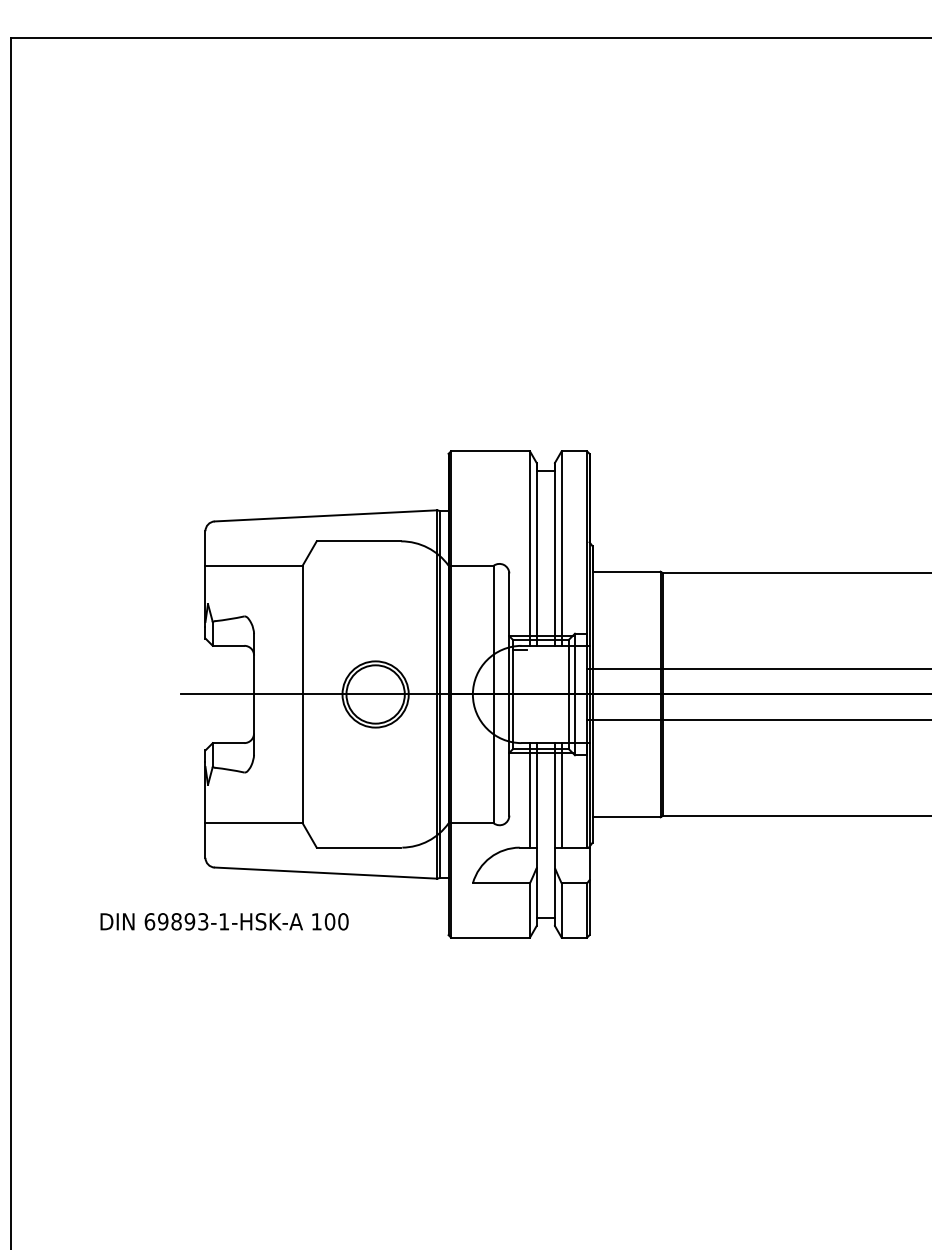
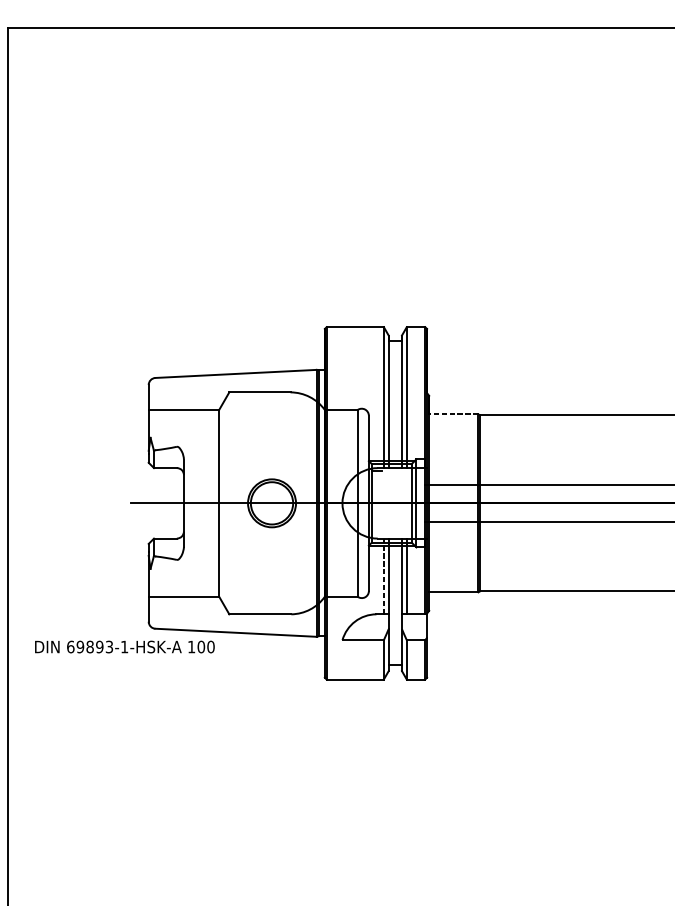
line: (626, 571) -> (453, 414), solid -> dashed
line: (530, 794) -> (384, 575), solid -> dashed
text: (224, 921) -> (124, 646), moved

